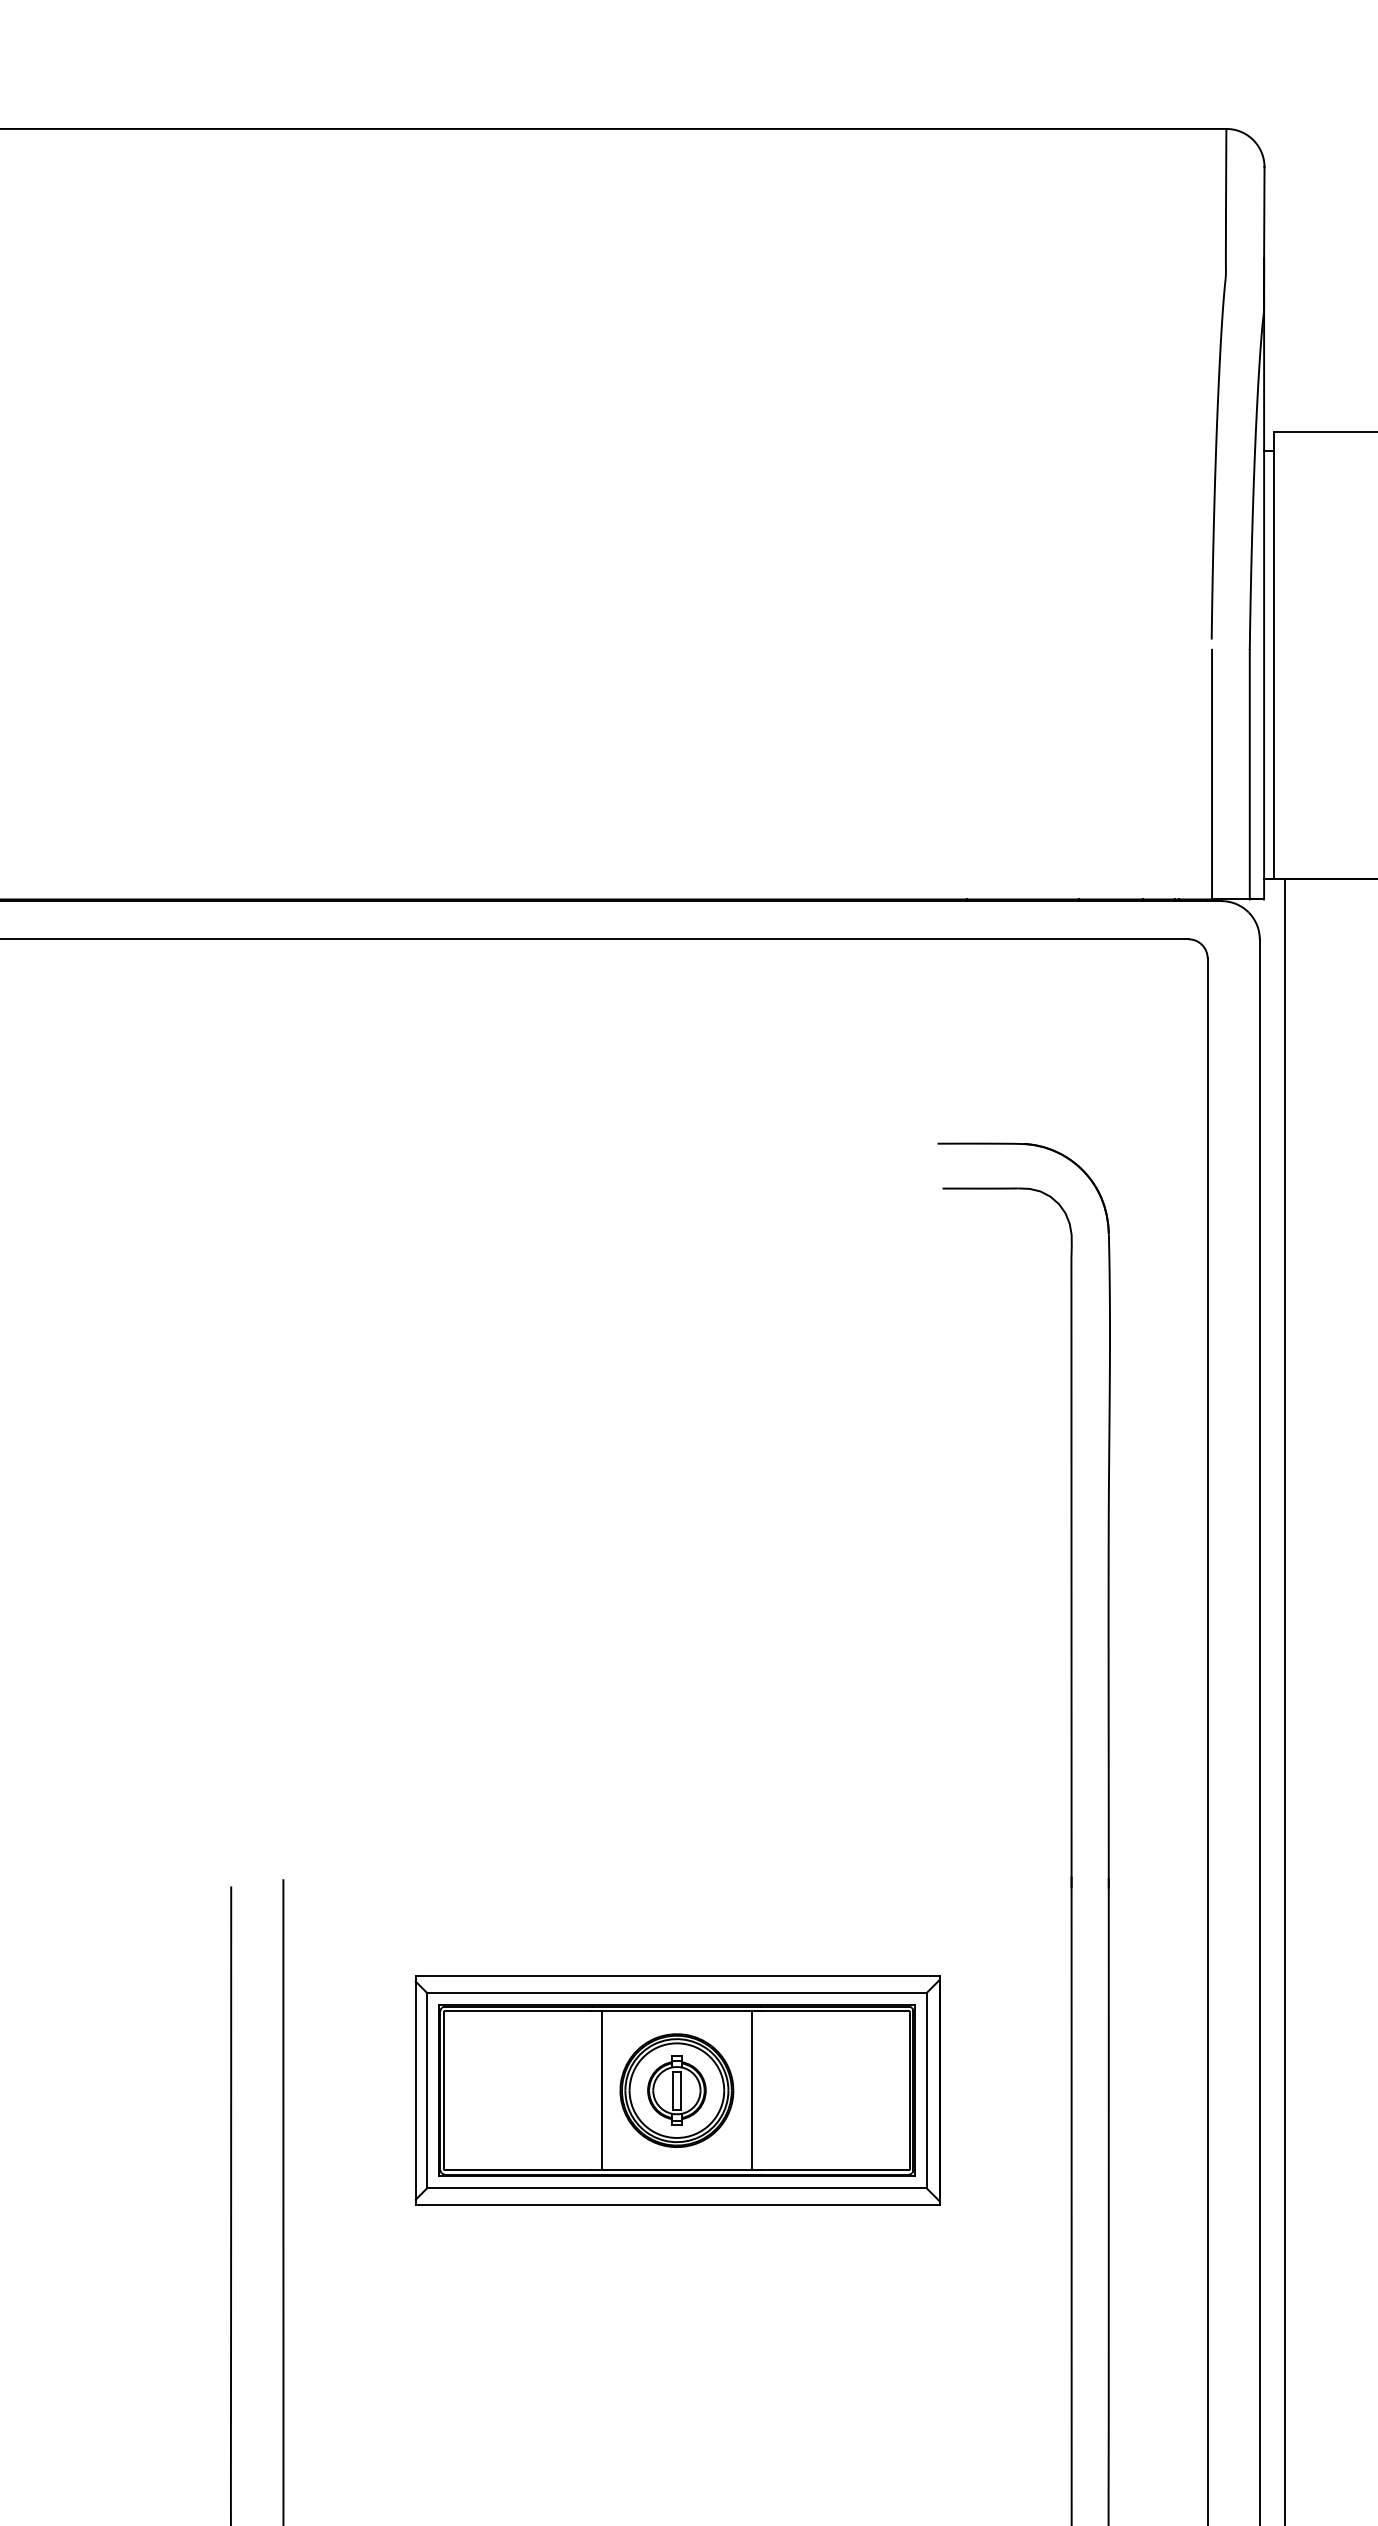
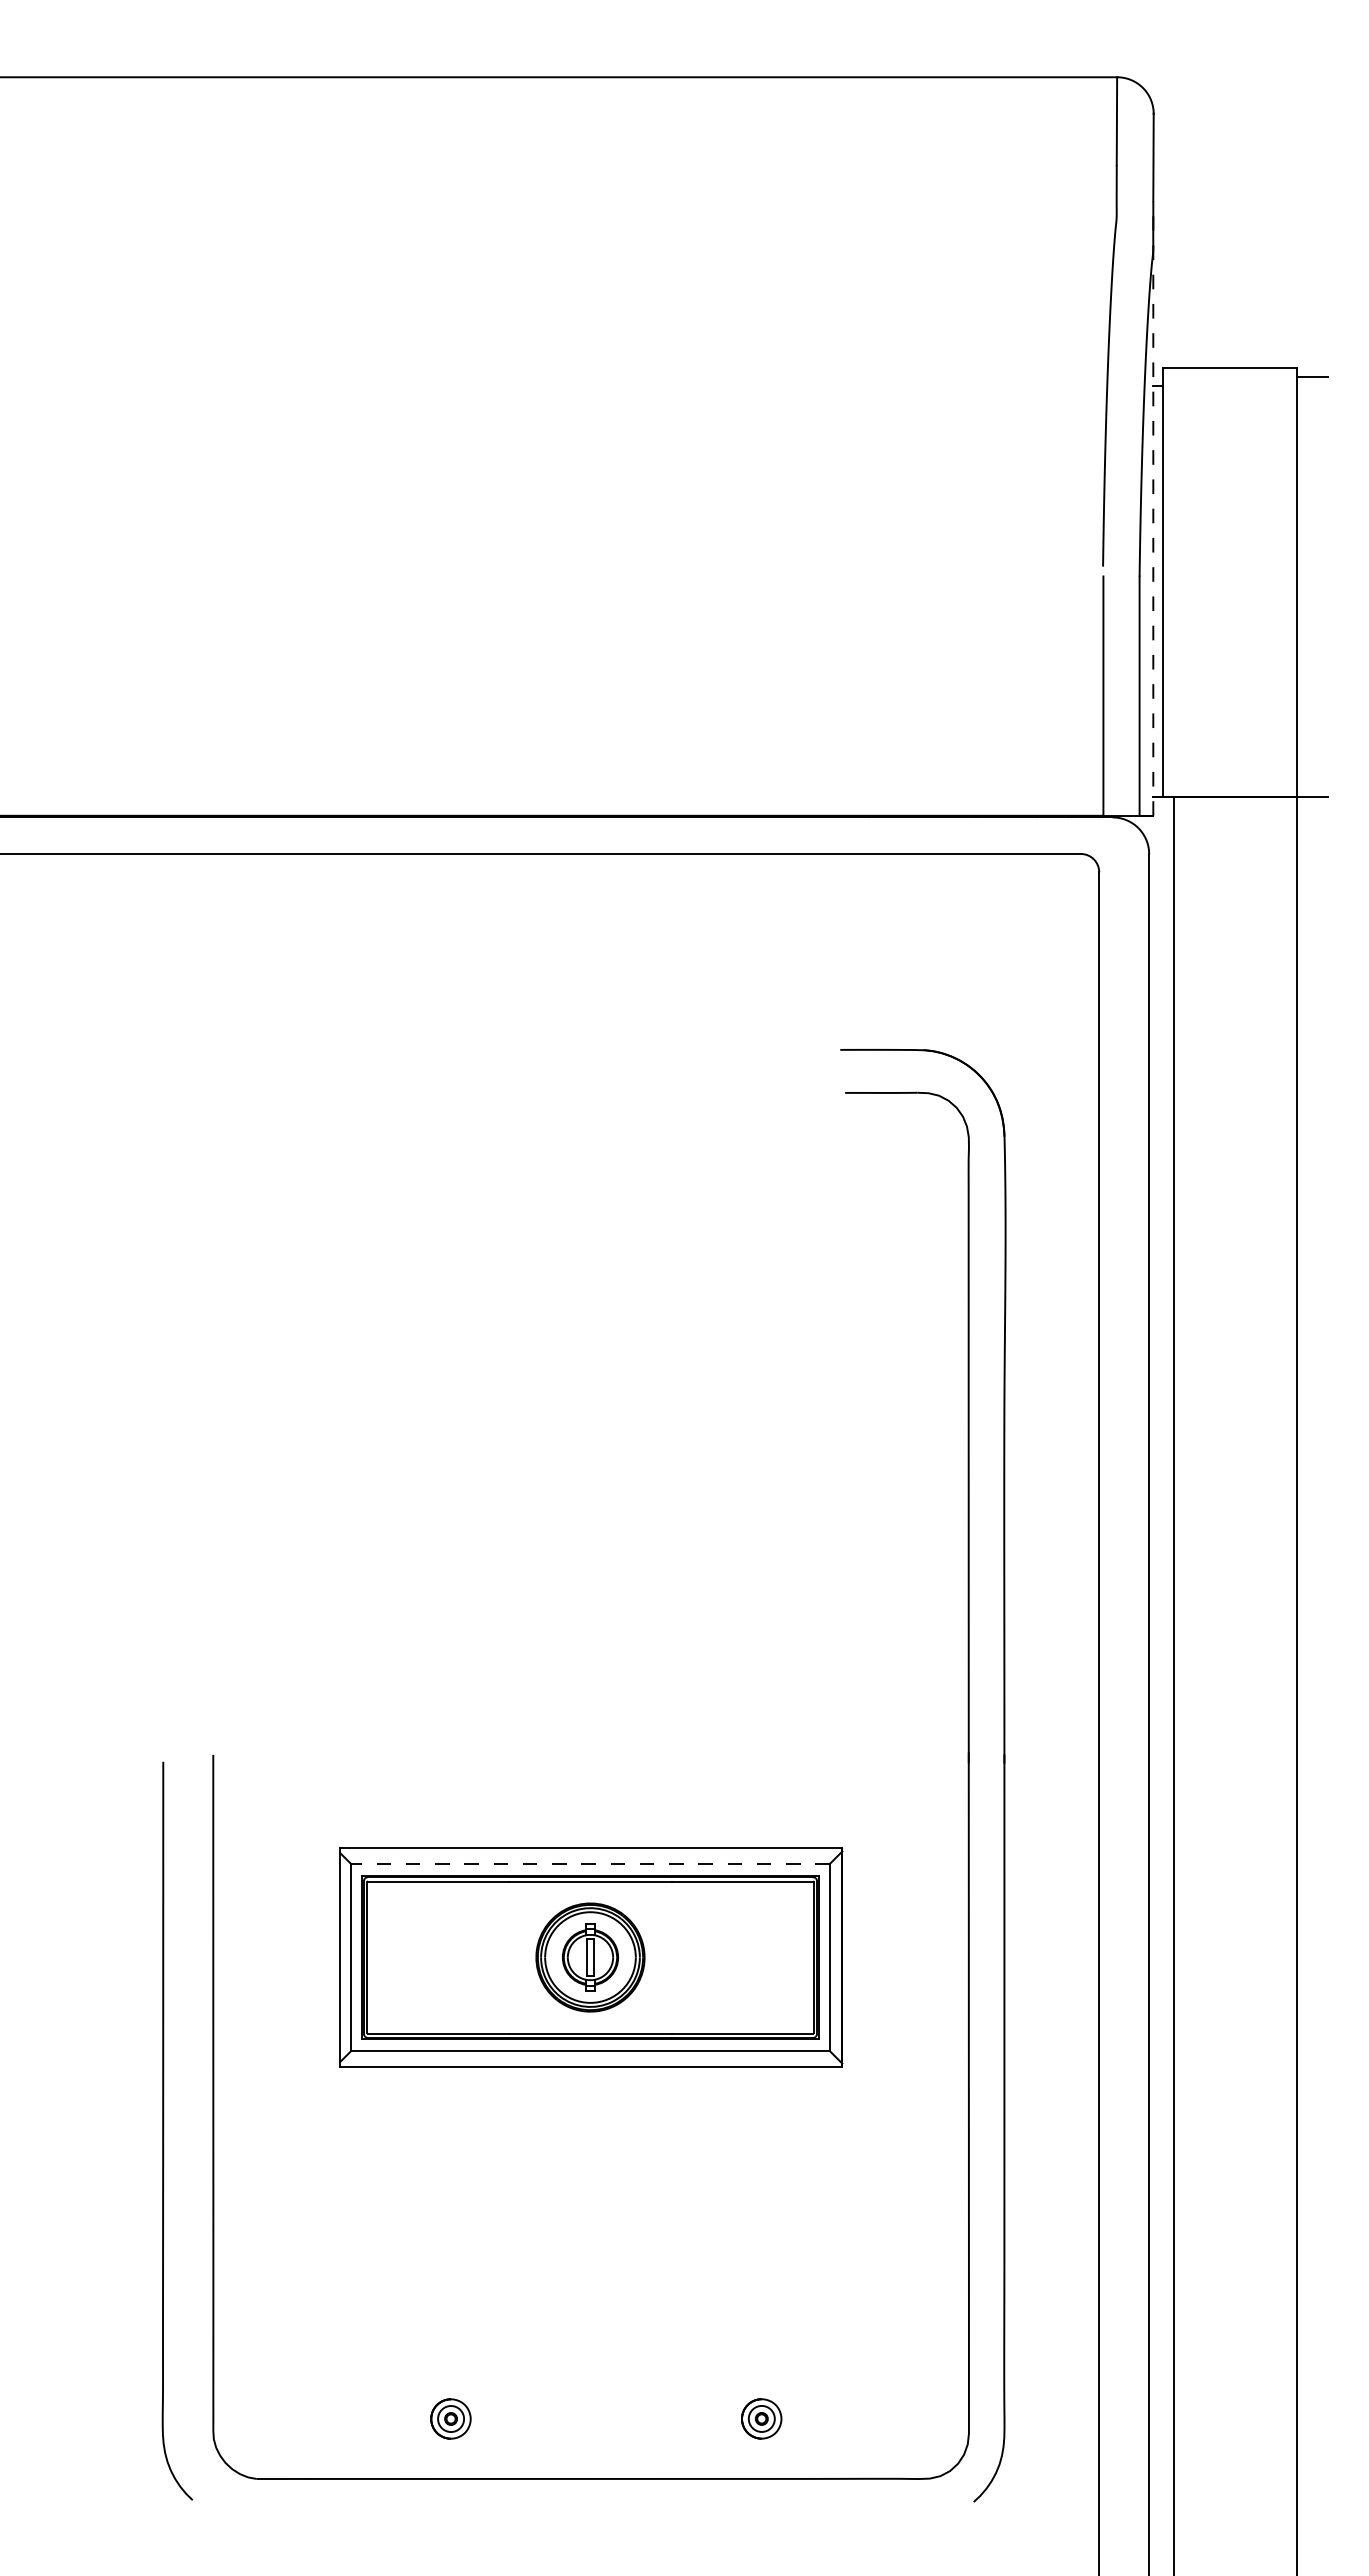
line: (1264, 578) -> (1153, 508), solid -> dashed
line: (675, 1992) -> (589, 1863), solid -> dashed
line: (601, 2090) -> (518, 1957), removed
line: (752, 2090) -> (662, 1957), removed

